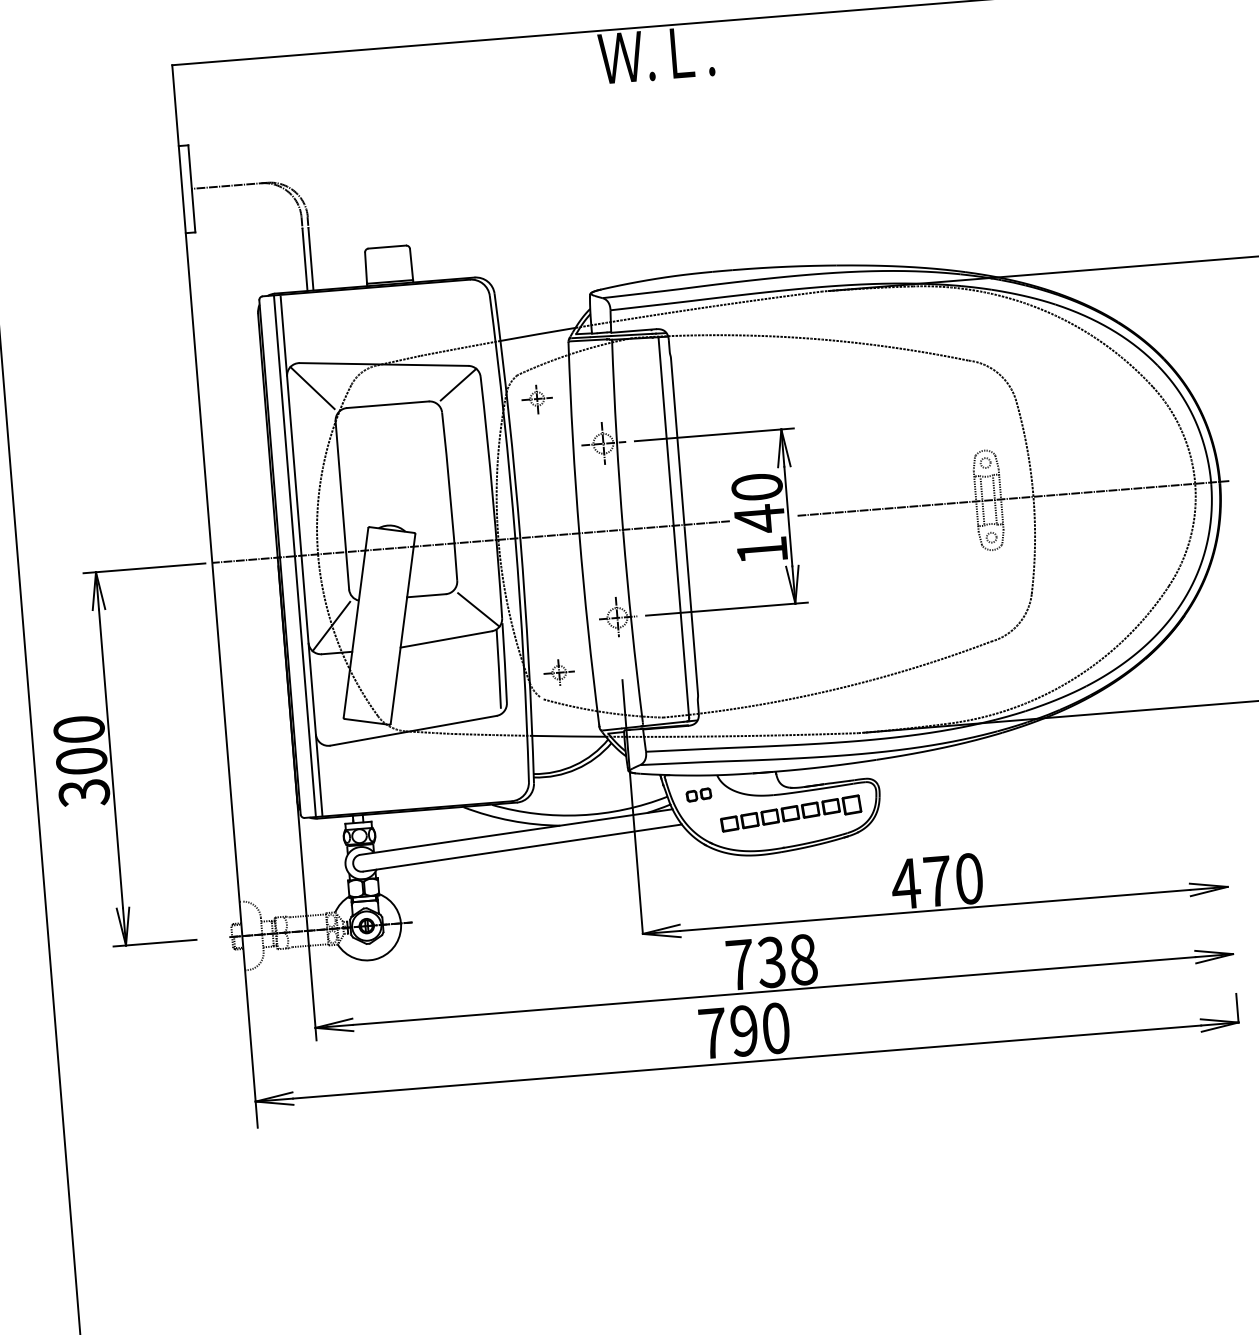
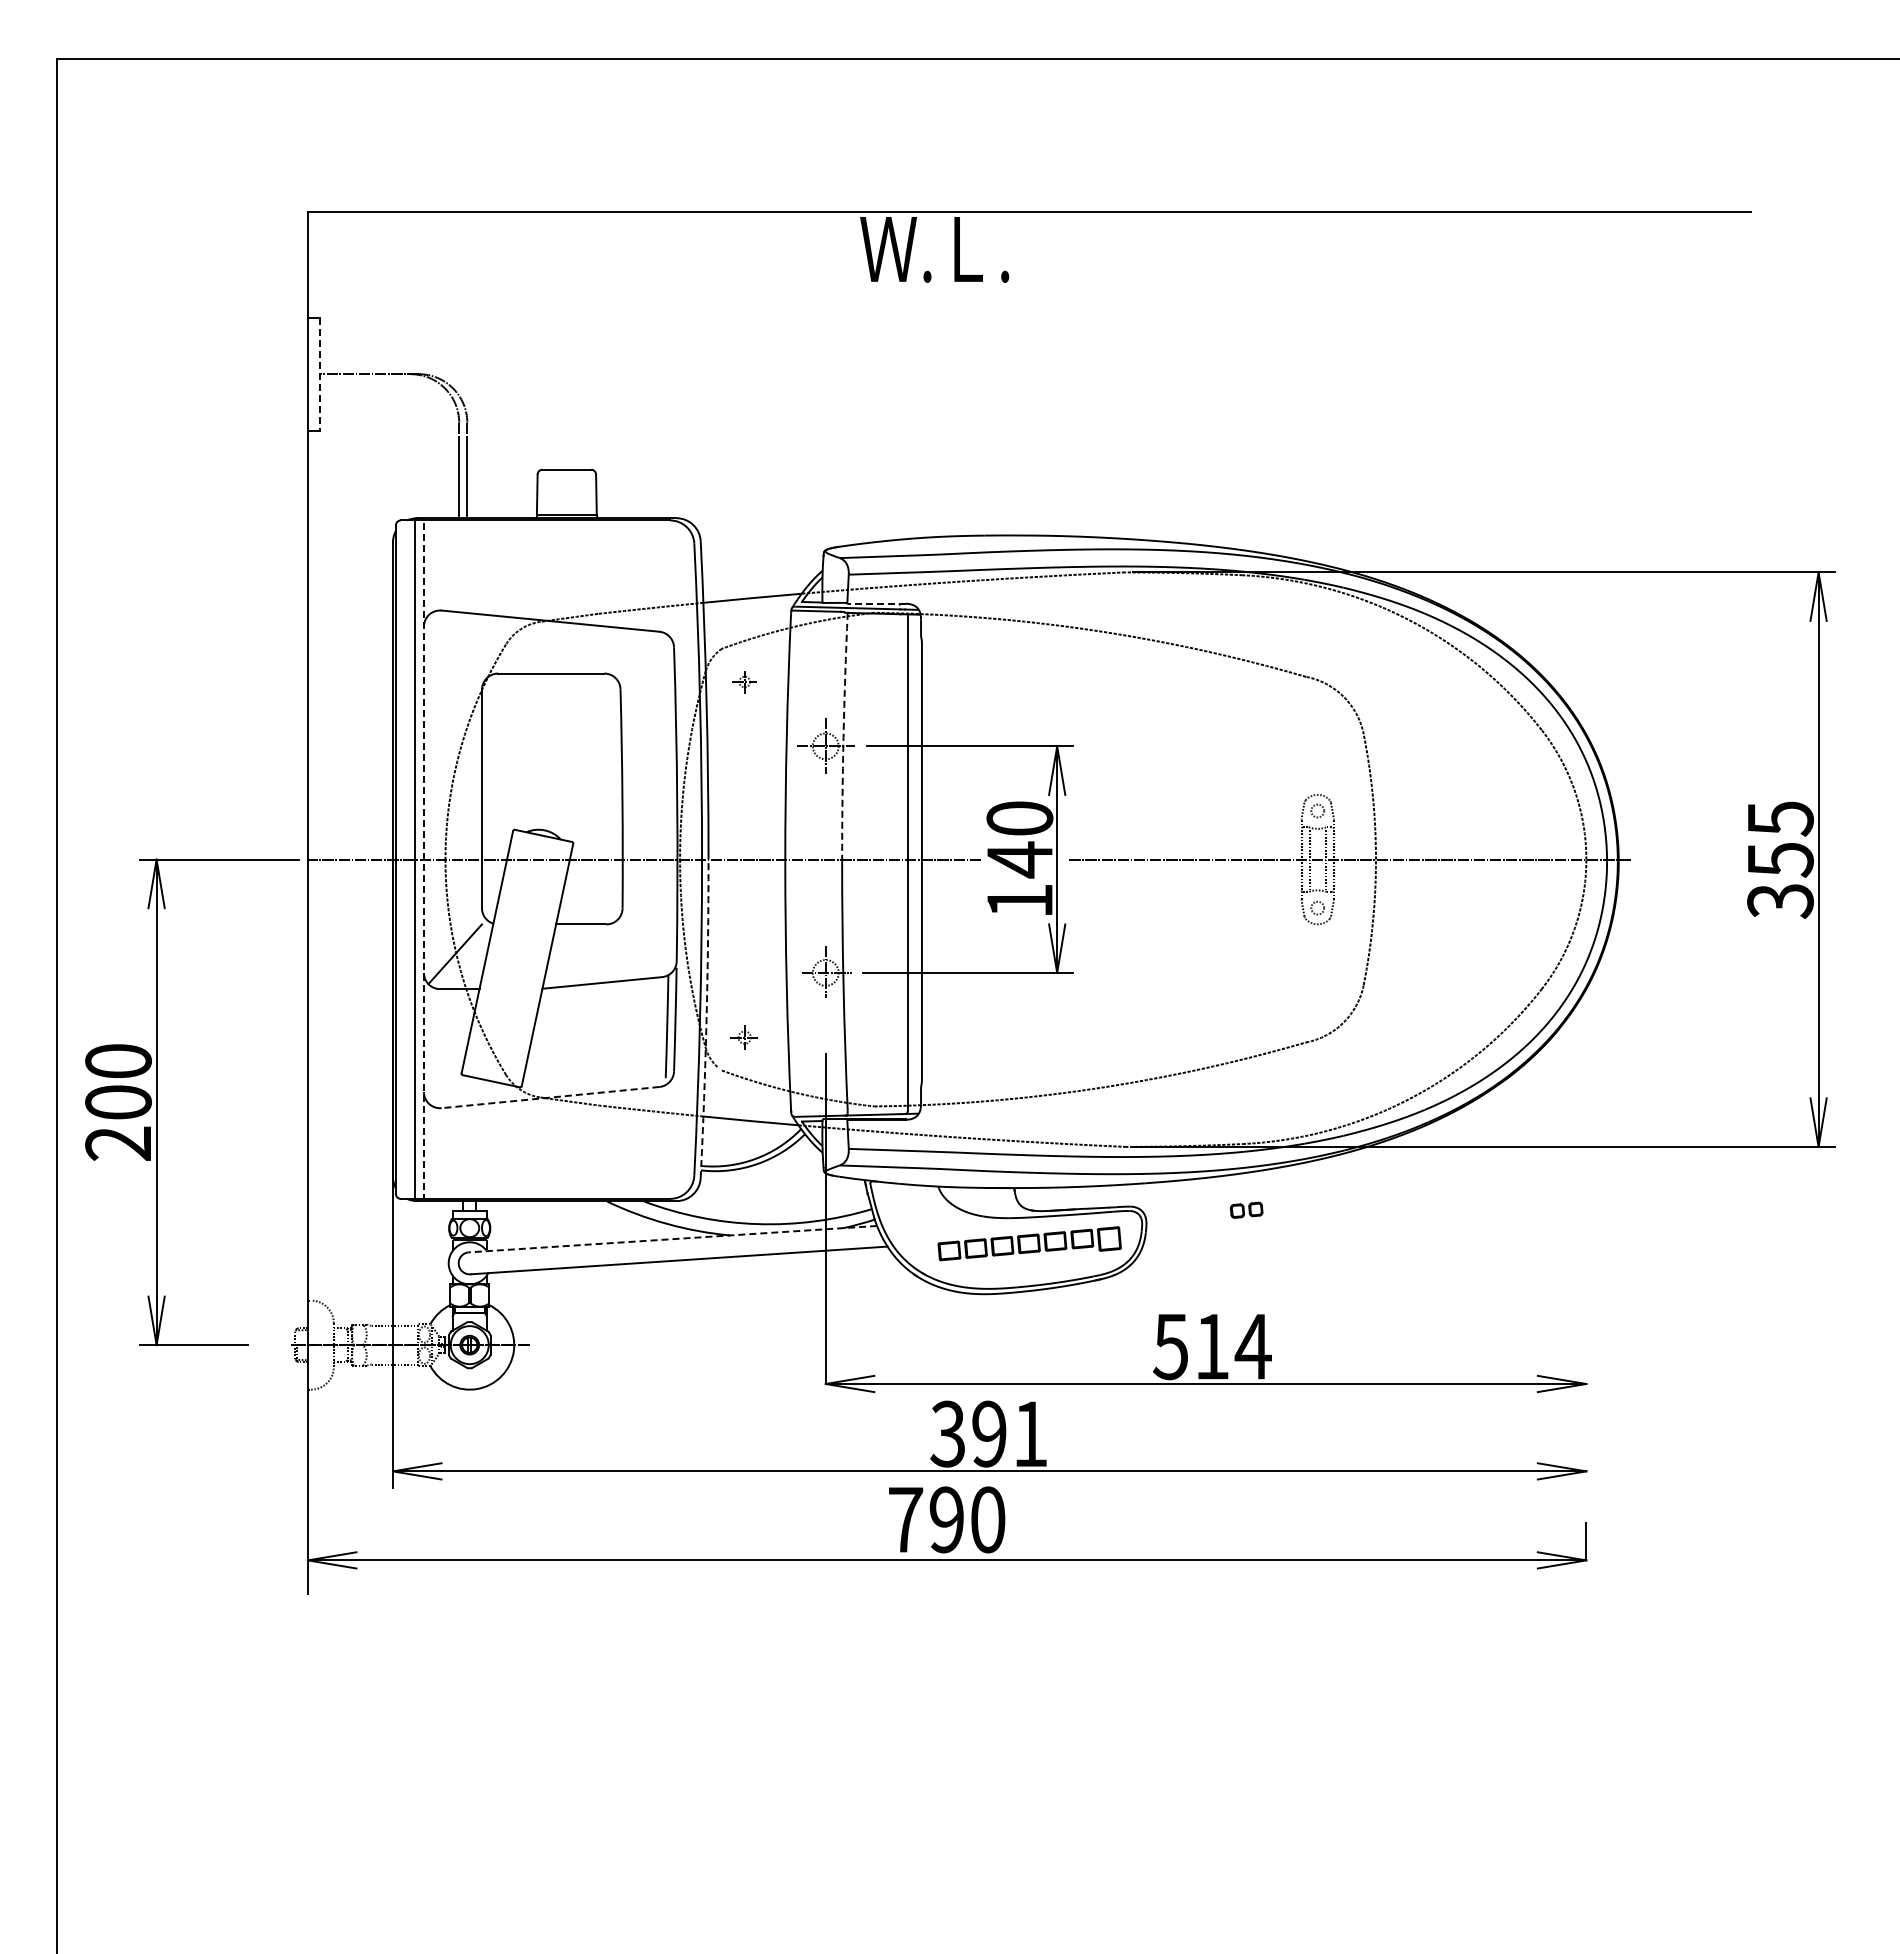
line: (191, 189) -> (320, 374), solid -> dashed
line: (633, 330) -> (876, 603), solid -> dashed
line: (458, 384) -> (644, 654), removed
line: (312, 387) -> (455, 643), removed
part: (537, 399) -> (744, 682), size x0.6
arc: (616, 435) -> (843, 737), solid -> dashed
line: (301, 557) -> (423, 861), solid -> dashed
line: (478, 609) -> (647, 947), removed
arc: (528, 660) -> (706, 1018), solid -> dashed
part: (558, 672) -> (744, 1037), size x0.7
line: (413, 730) -> (550, 1097), solid -> dashed
text: (84, 792) -> (118, 1143), 300 -> 200
part: (698, 794) -> (1246, 1209), moved
line: (516, 832) -> (672, 1239), solid -> dashed
text: (937, 881) -> (1211, 1346), 470 -> 514
text: (771, 961) -> (988, 1433), 738 -> 391

